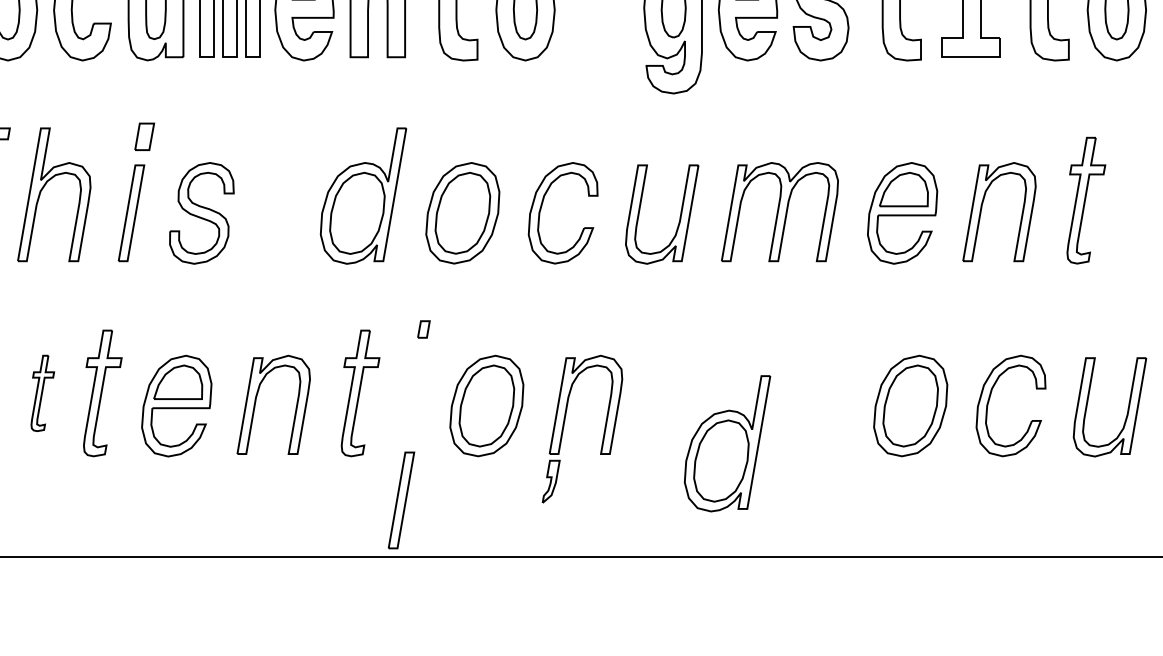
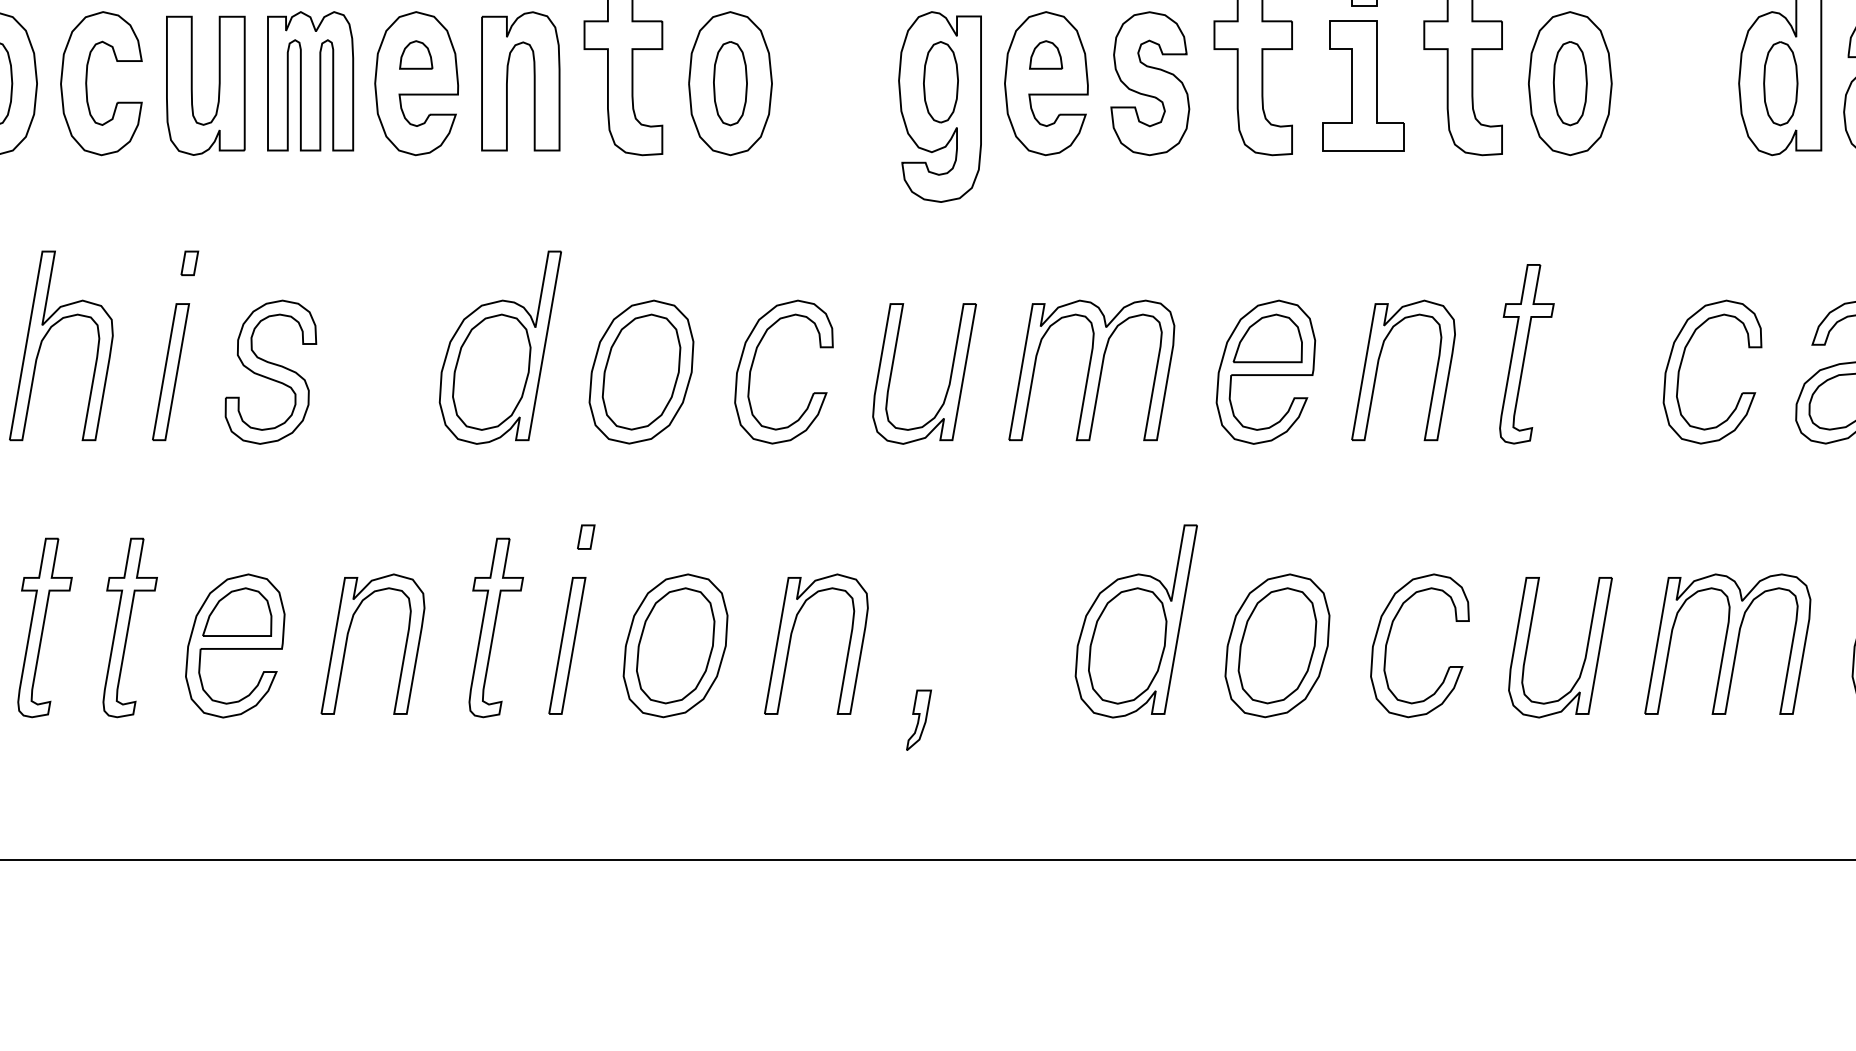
part: (144, 136) -> (189, 262), size x0.62
part: (42, 393) -> (44, 627), size x1.67
part: (726, 443) -> (1135, 621), moved
part: (550, 481) -> (918, 719), moved
part: (401, 500) -> (567, 645), moved

